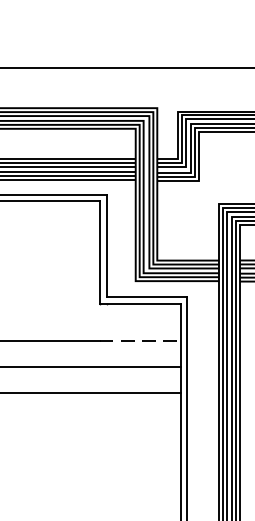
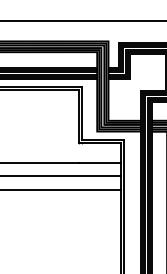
line: (141, 340) -> (100, 162), dashed -> solid

